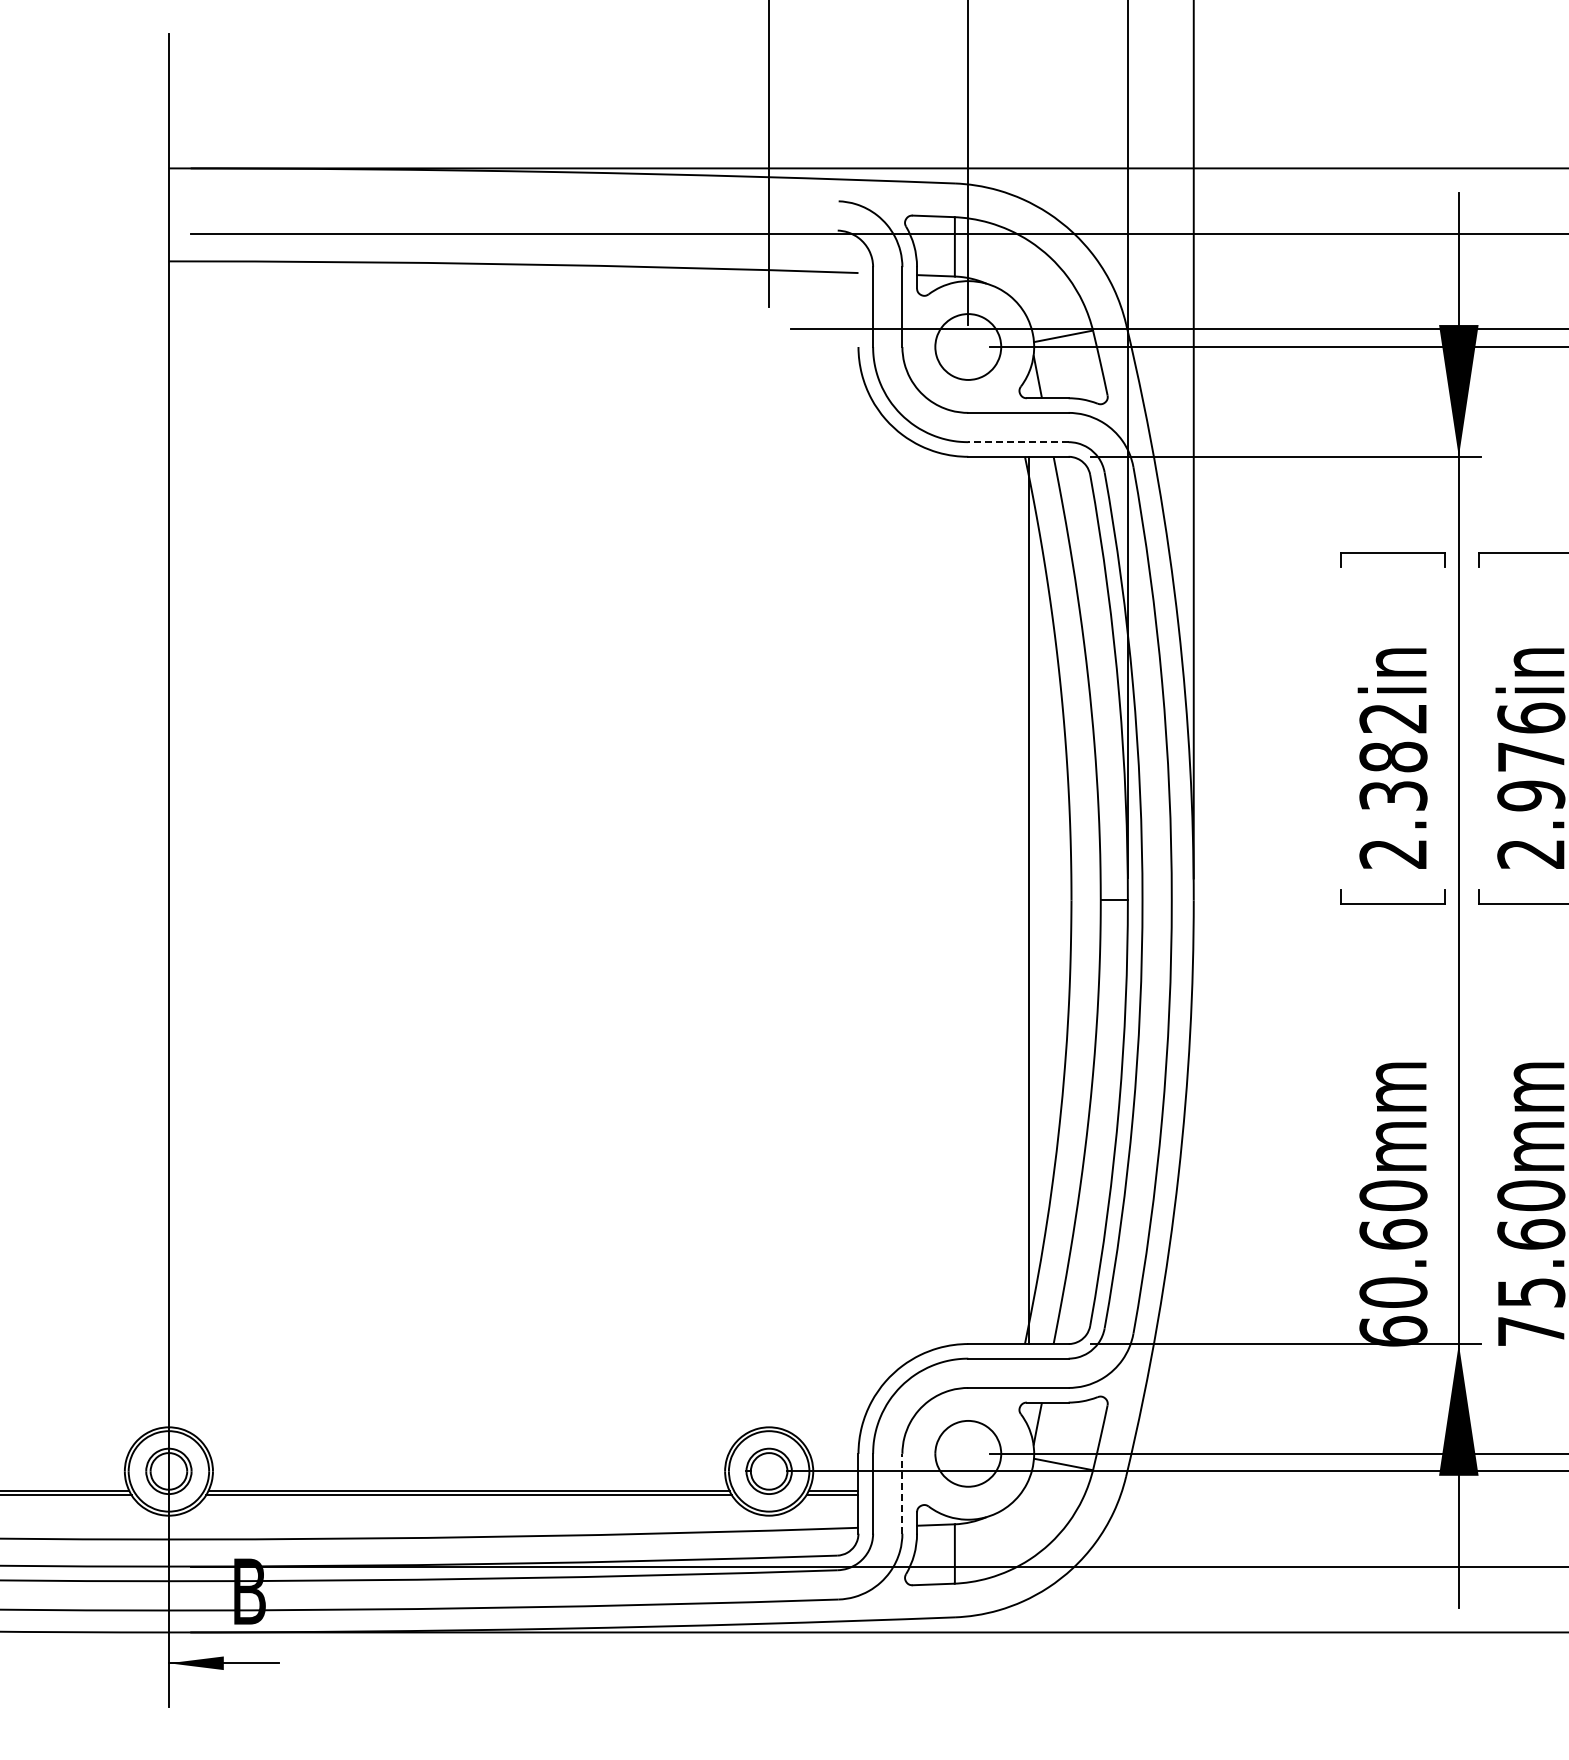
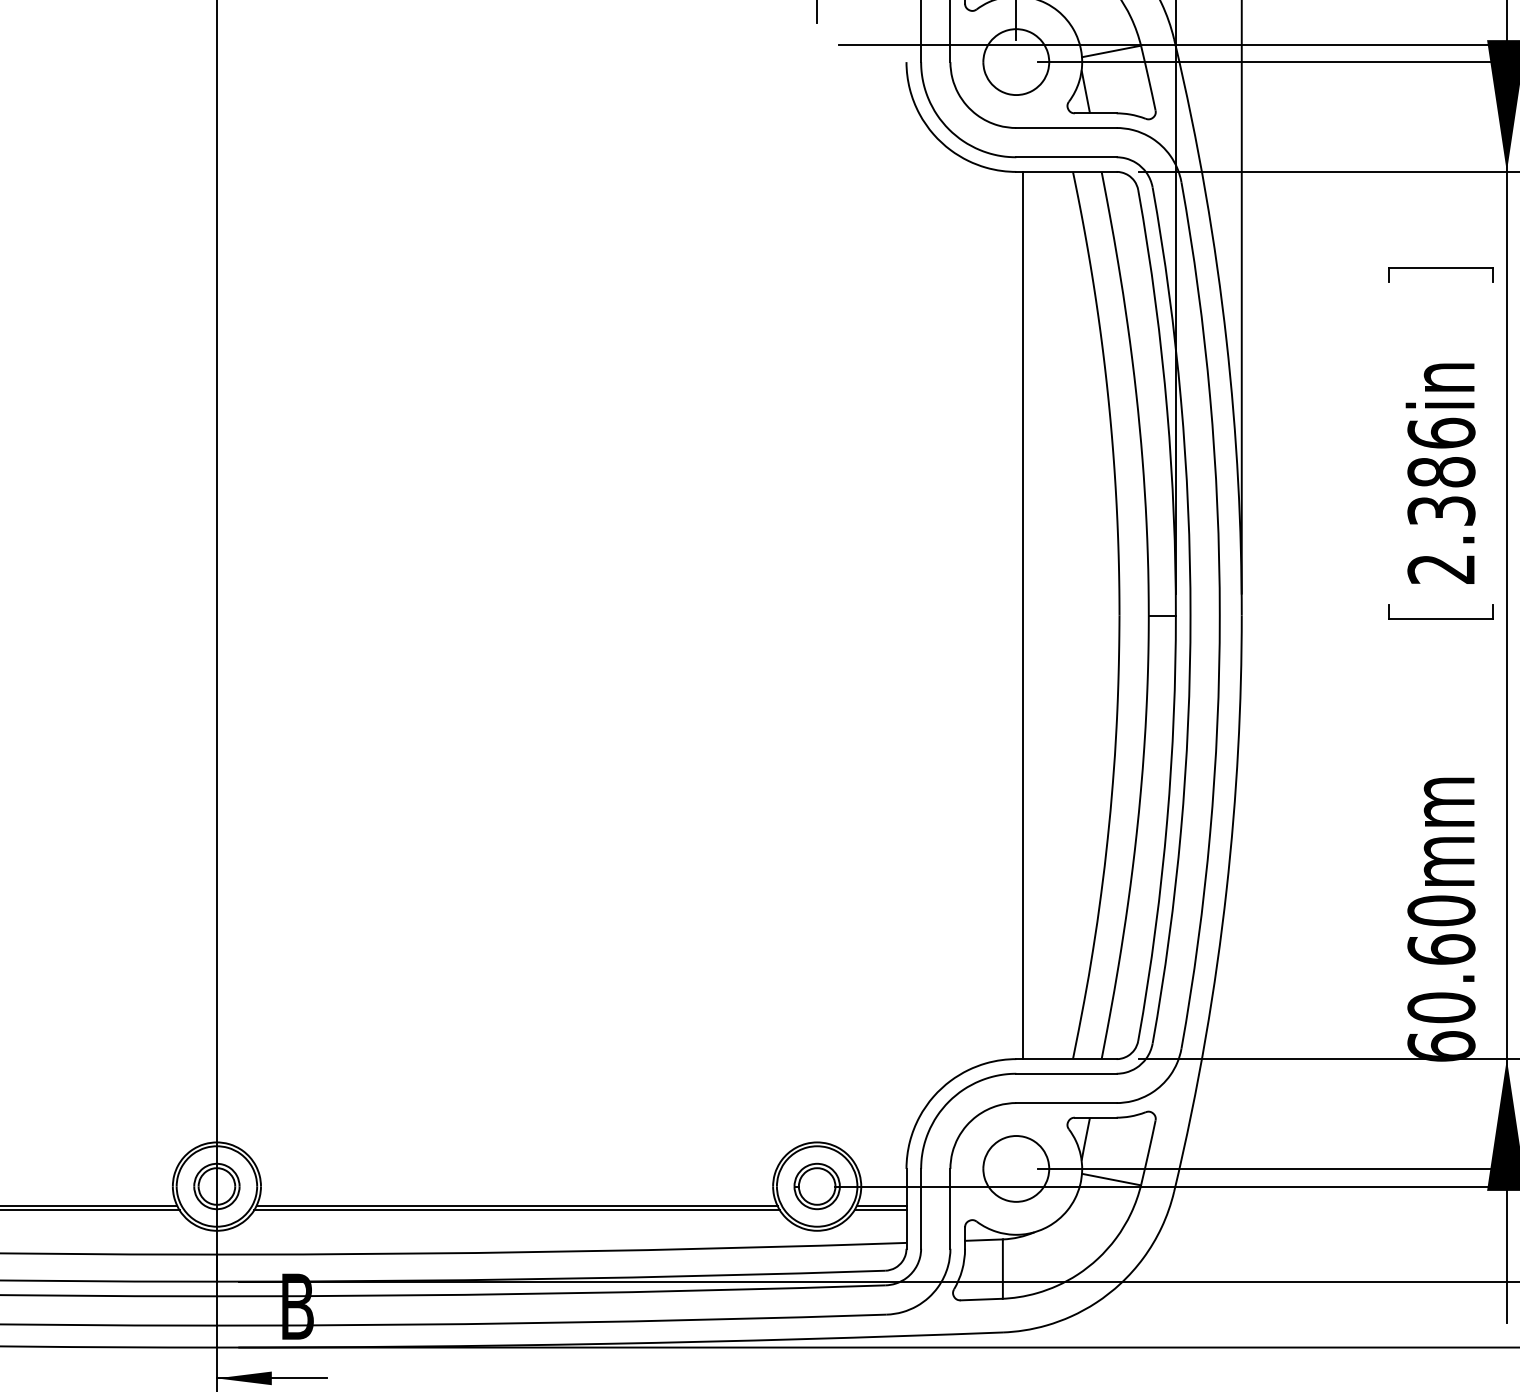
line: (1017, 442) -> (1065, 157), dashed -> solid
text: (1393, 717) -> (1441, 432), 2.382in -> 2.386in
line: (1029, 900) -> (1023, 615), moved
line: (902, 1493) -> (950, 1208), dashed -> solid

